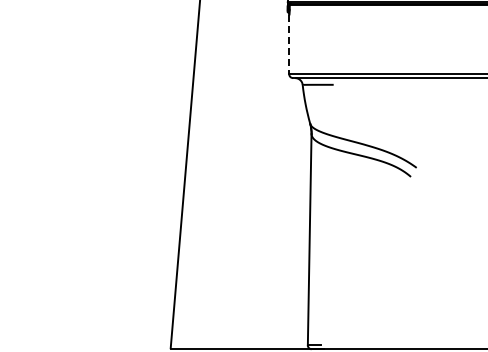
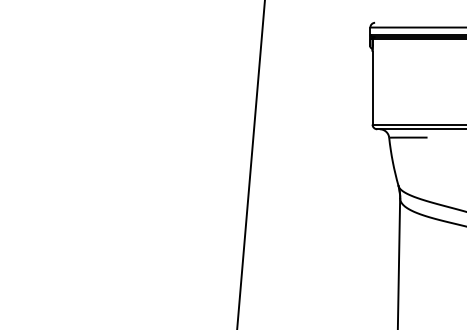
line: (289, 45) -> (372, 88), dashed -> solid

